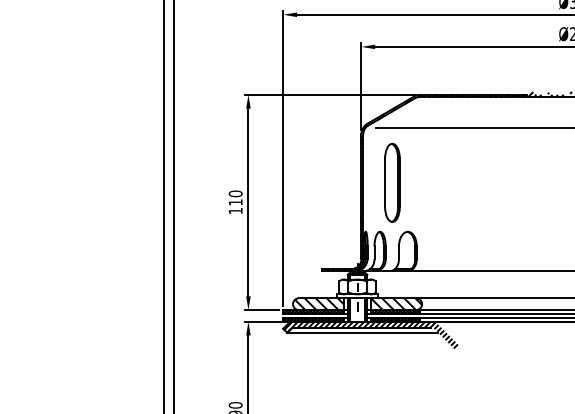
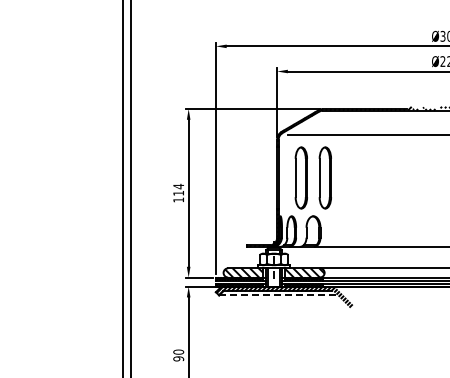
part: (421, 182) -> (324, 177), added
text: (235, 193) -> (178, 186), 110 -> 114
line: (363, 332) -> (278, 295), solid -> dashed

